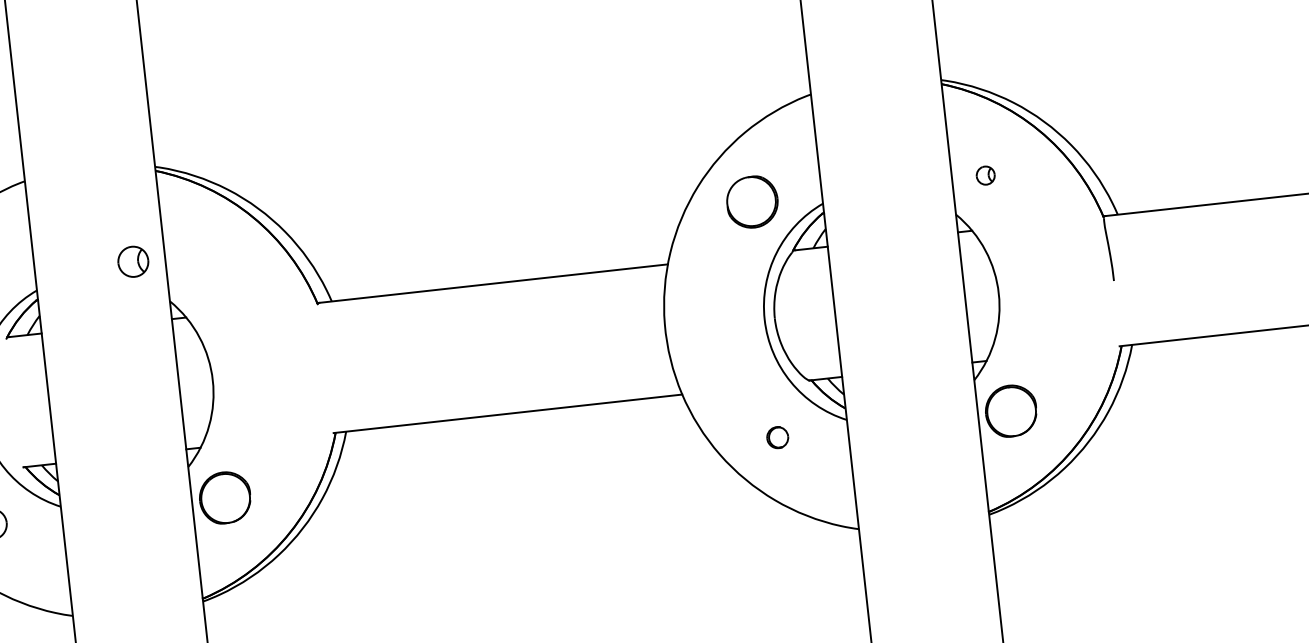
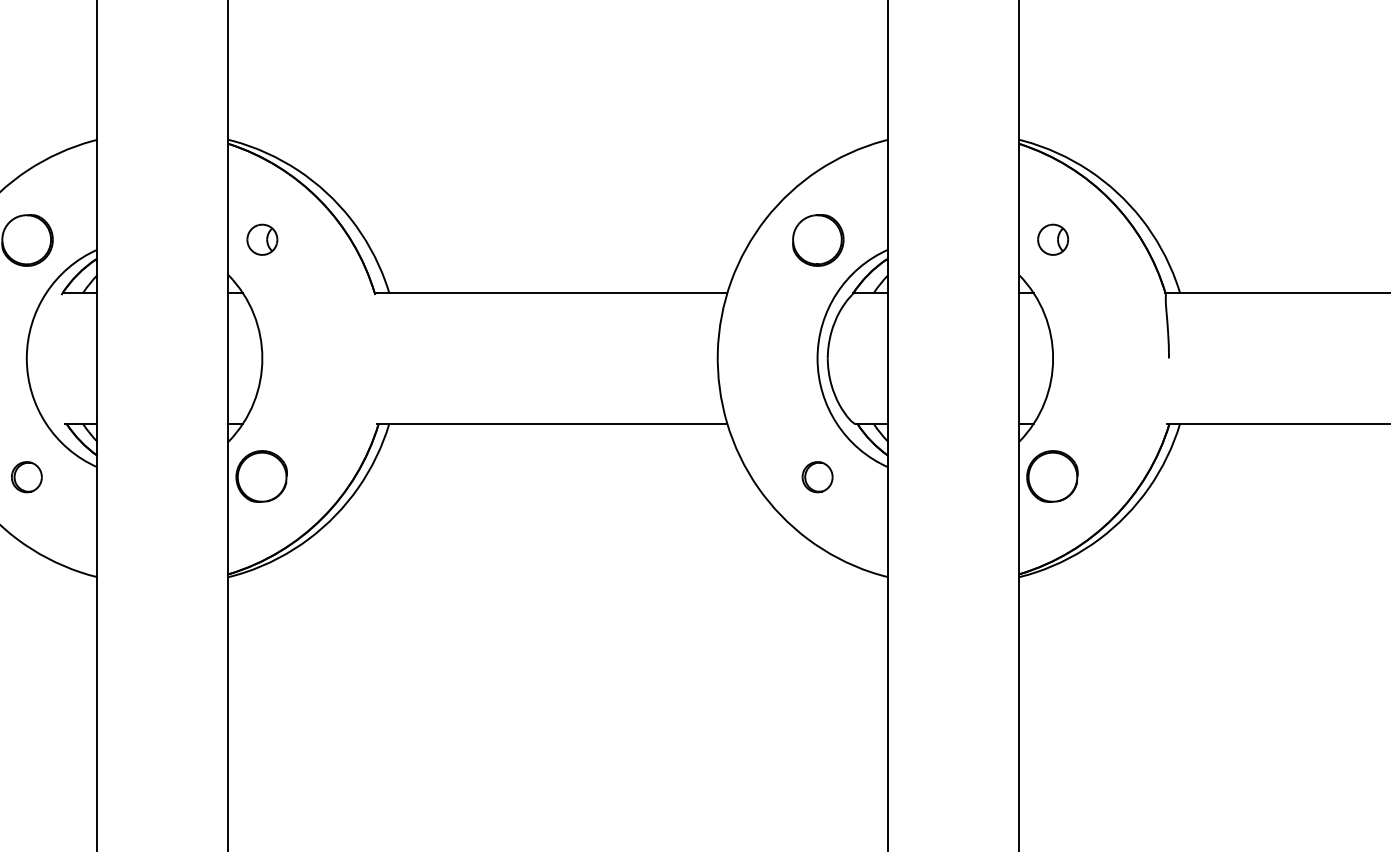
part: (985, 175) -> (1052, 239), size x1.67
part: (133, 261) -> (262, 239), moved
part: (777, 437) -> (817, 477), size x1.43

